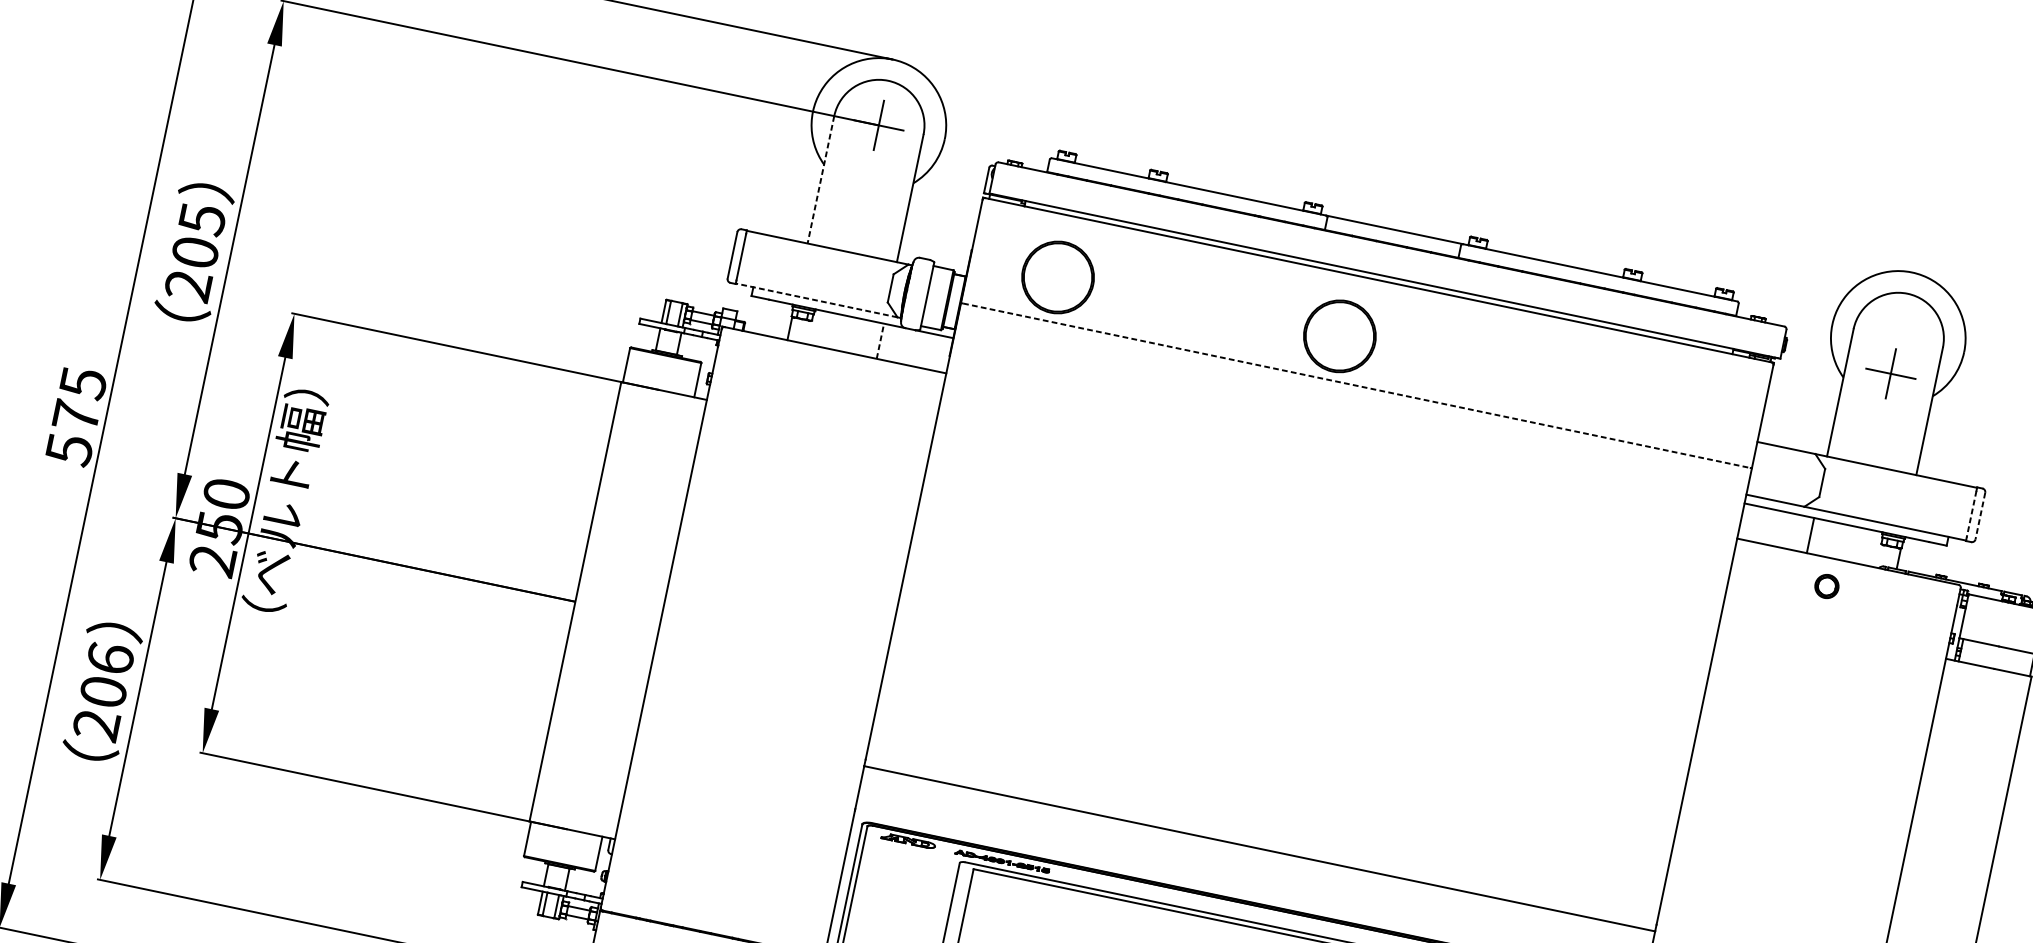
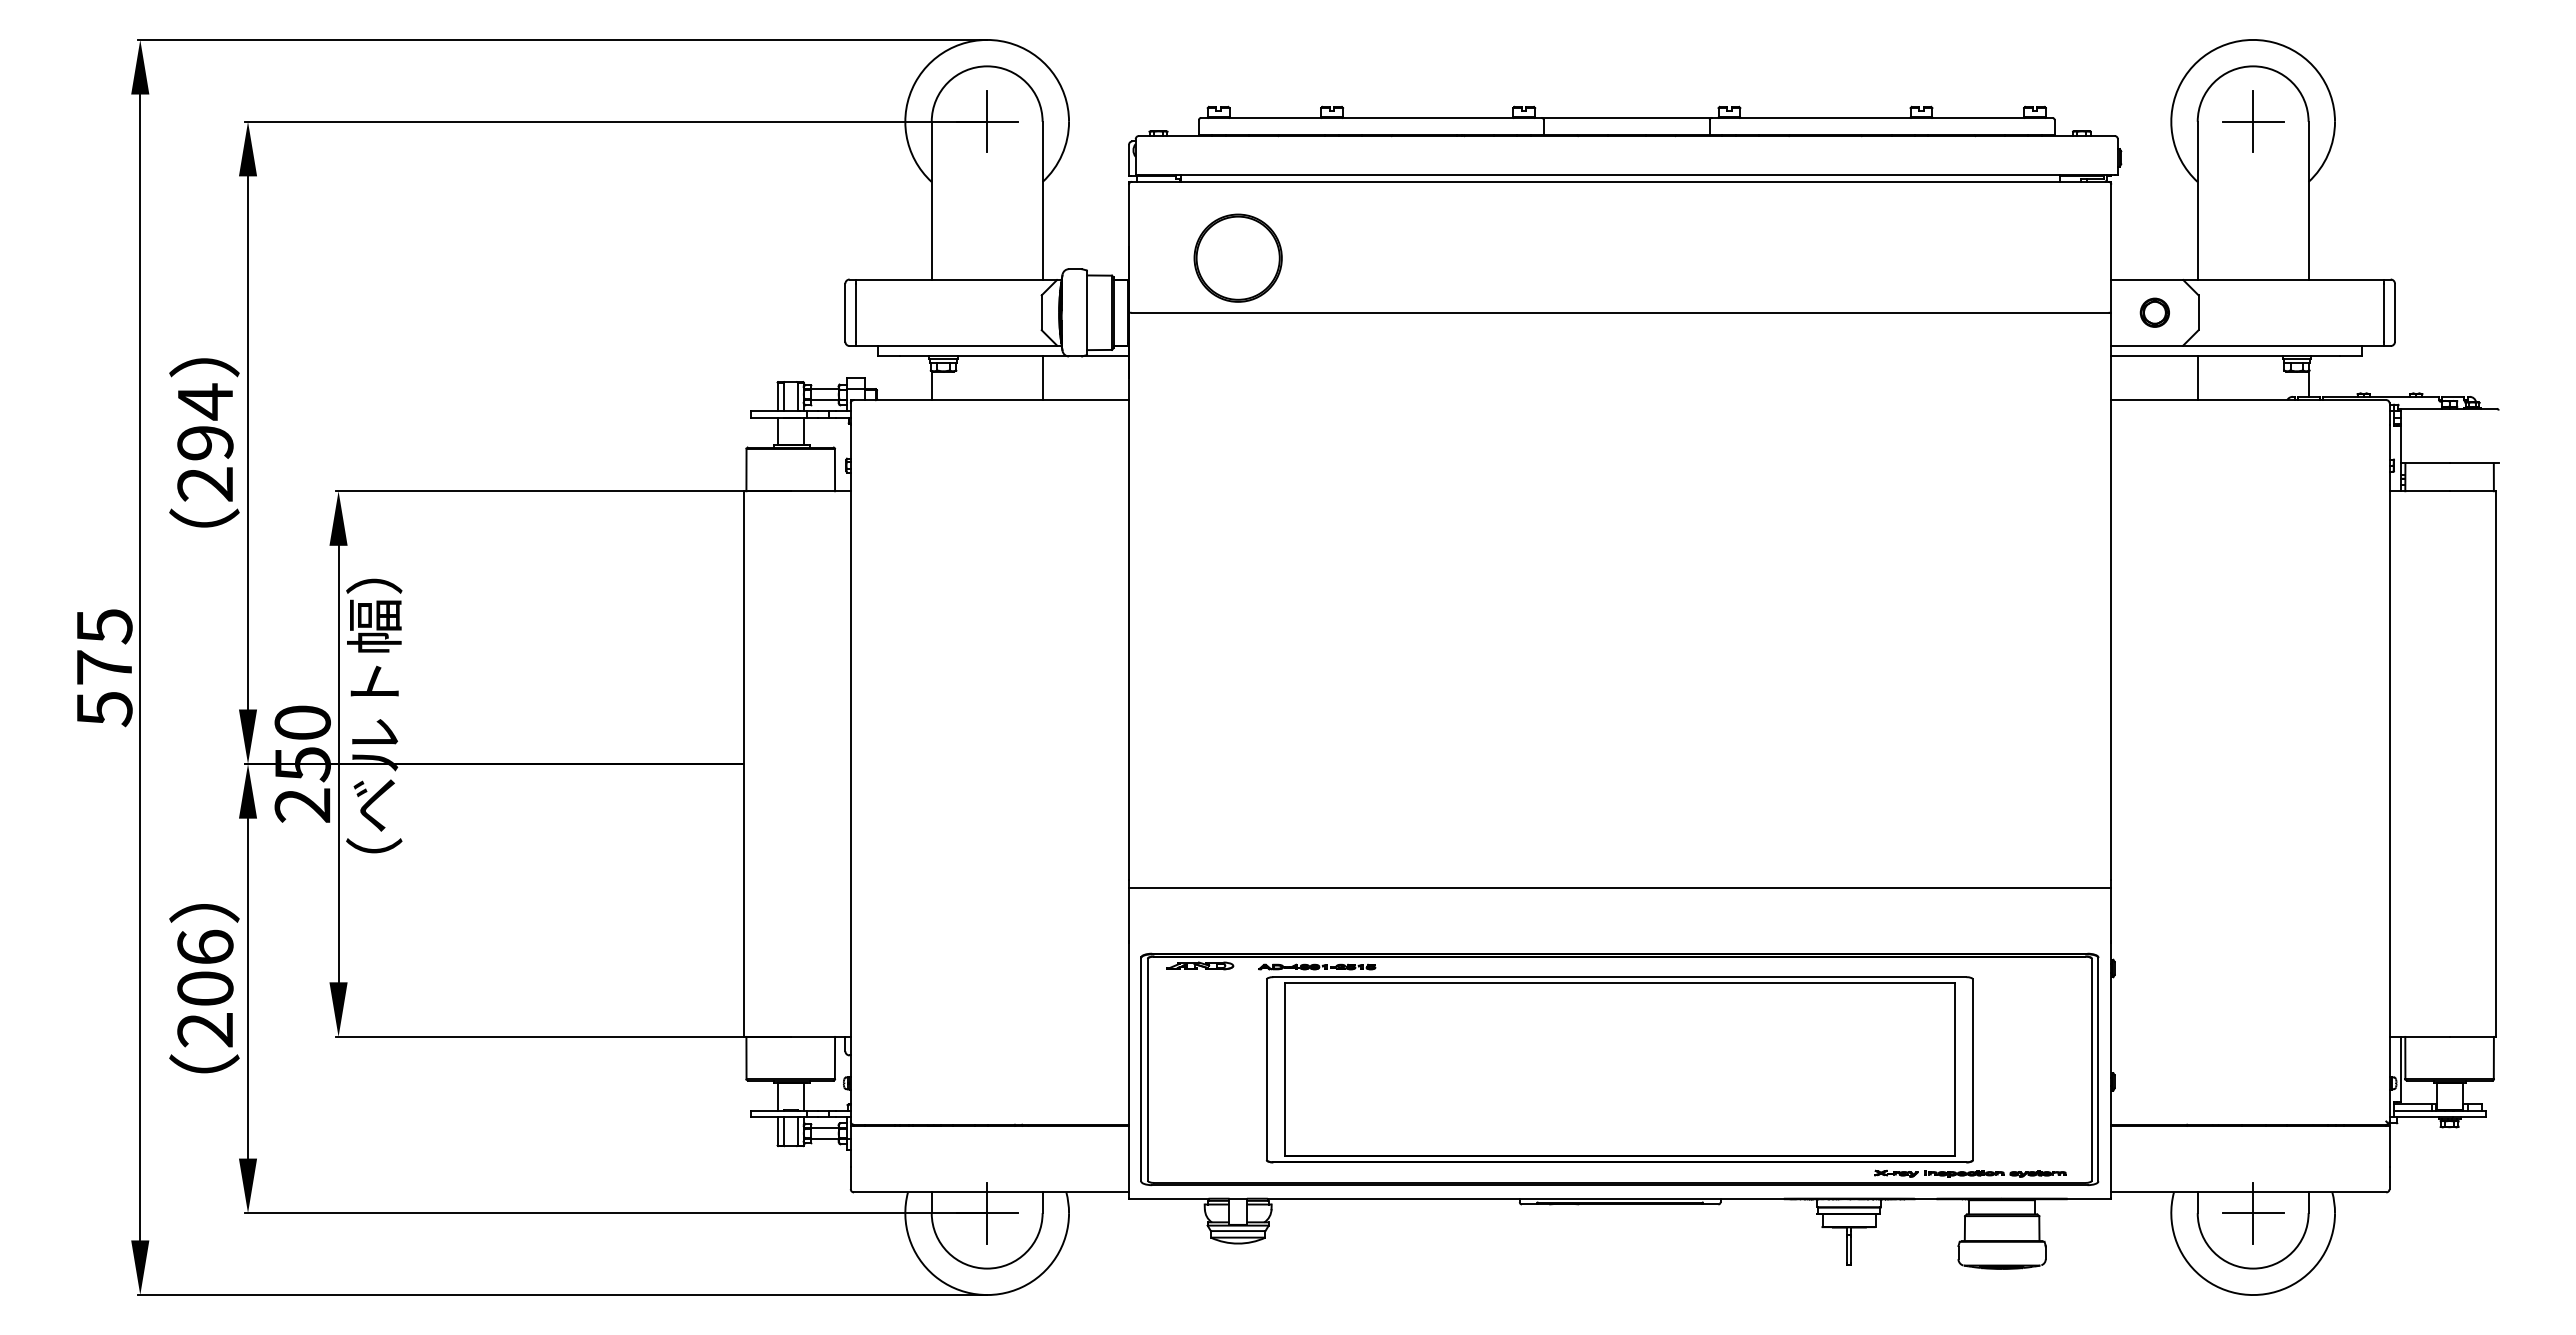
line: (820, 180) -> (931, 201), dashed -> solid
text: (199, 235) -> (205, 421), 205 -> 294
line: (816, 300) -> (956, 345), dashed -> solid
part: (1339, 335) -> (1587, 257), removed
line: (880, 341) -> (1042, 378), dashed -> solid
part: (1891, 373) -> (2253, 121), moved
line: (1356, 385) -> (1620, 312), dashed -> solid
line: (1971, 514) -> (2384, 312), dashed -> solid
line: (1980, 515) -> (2395, 312), dashed -> solid
part: (1826, 586) -> (2154, 312), moved

